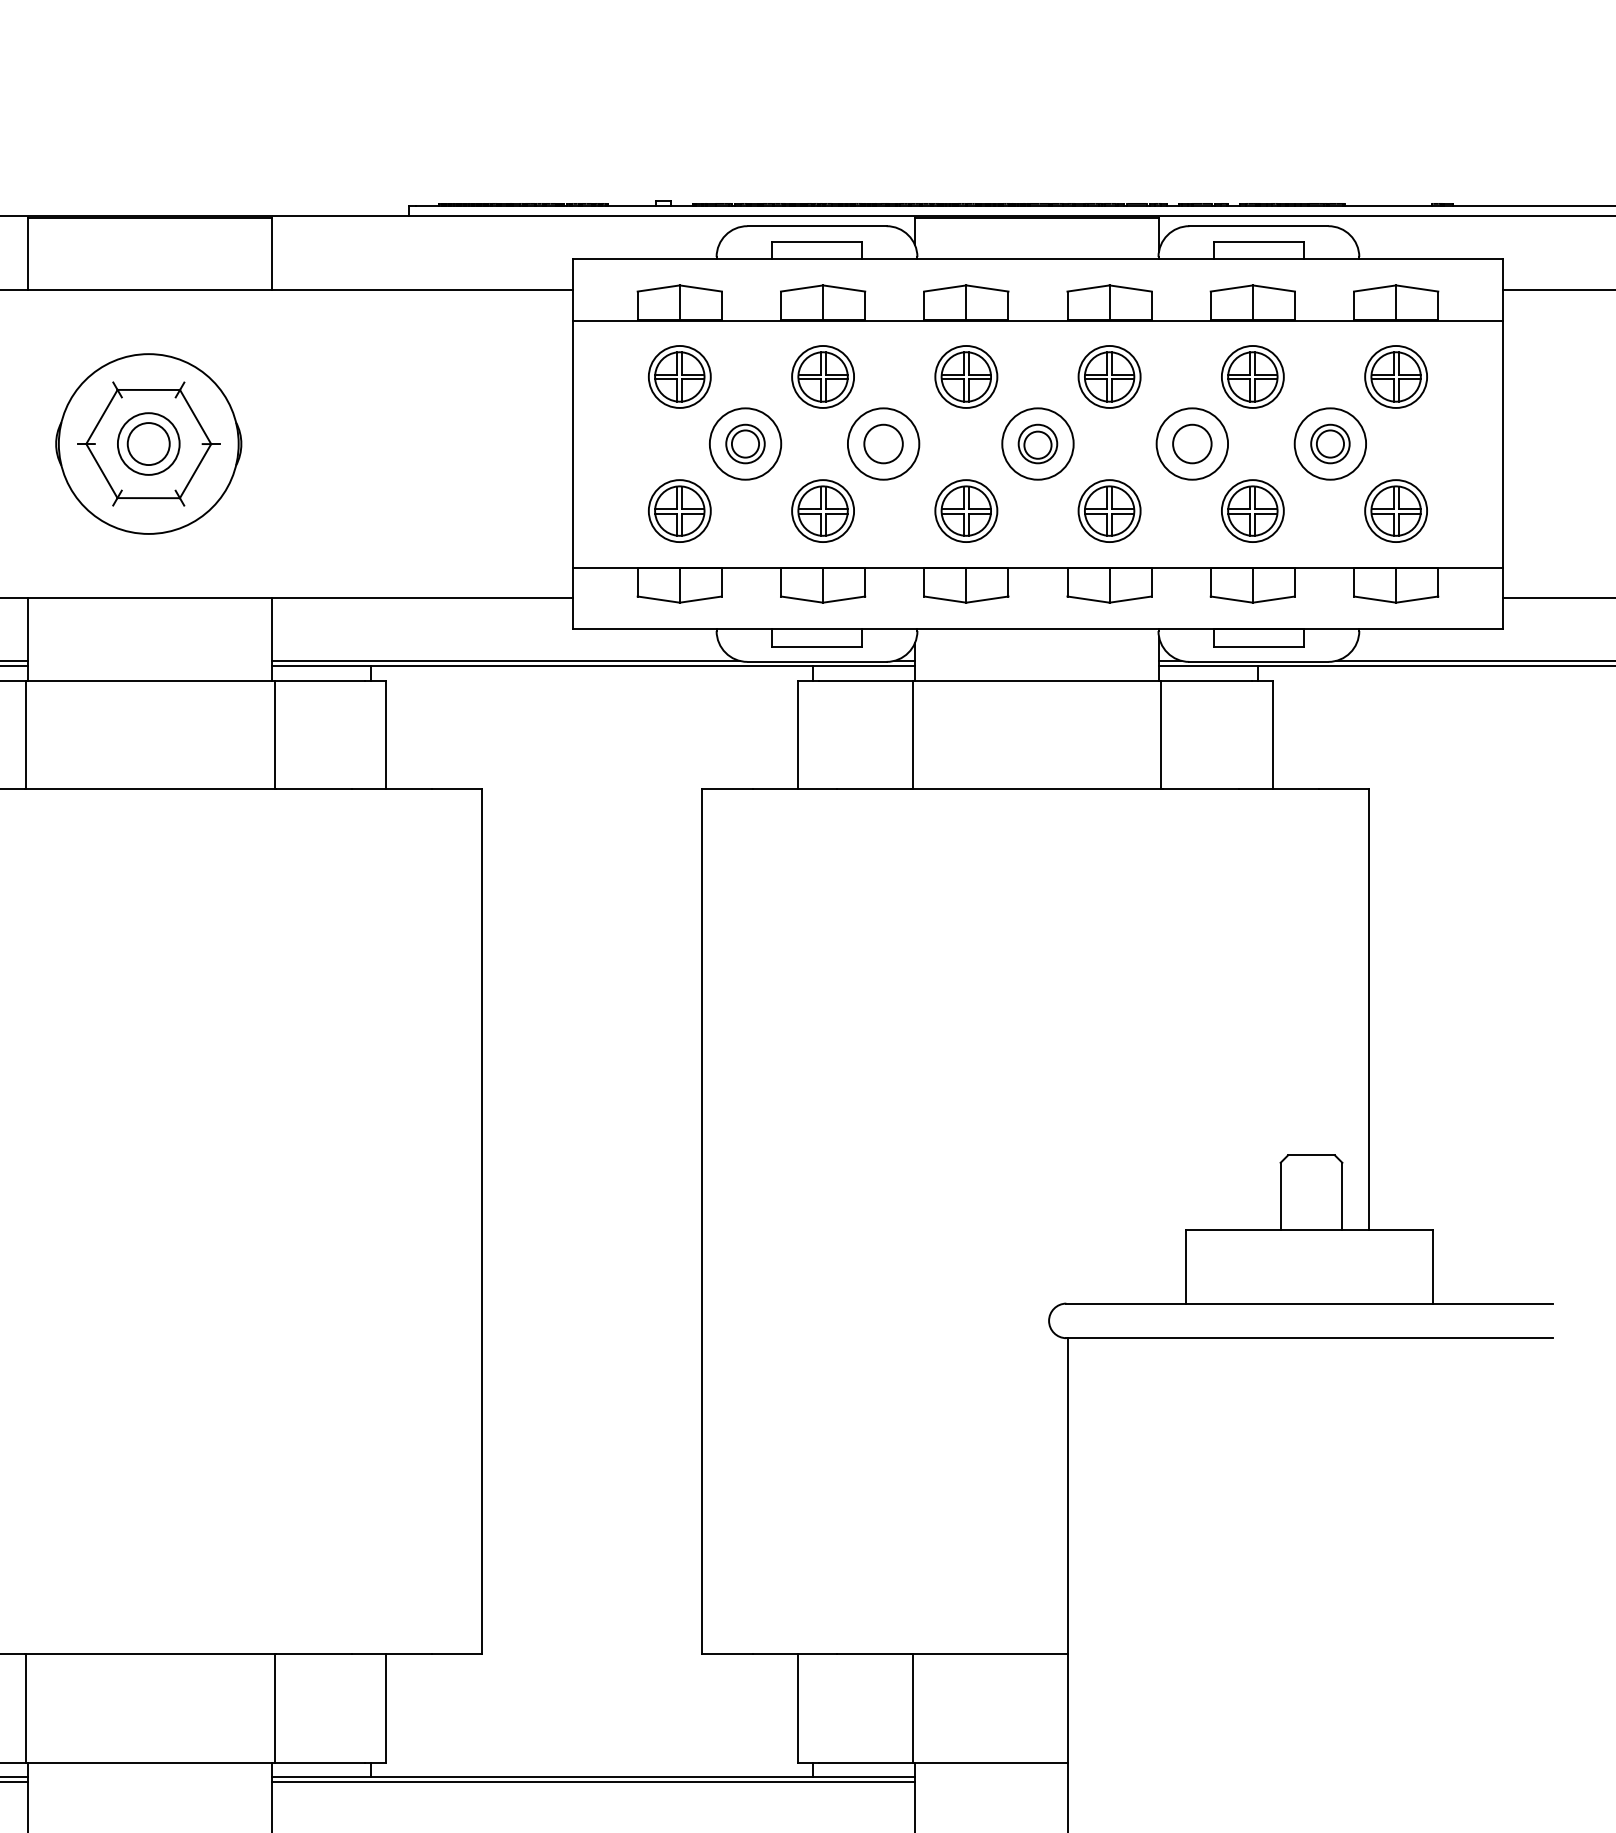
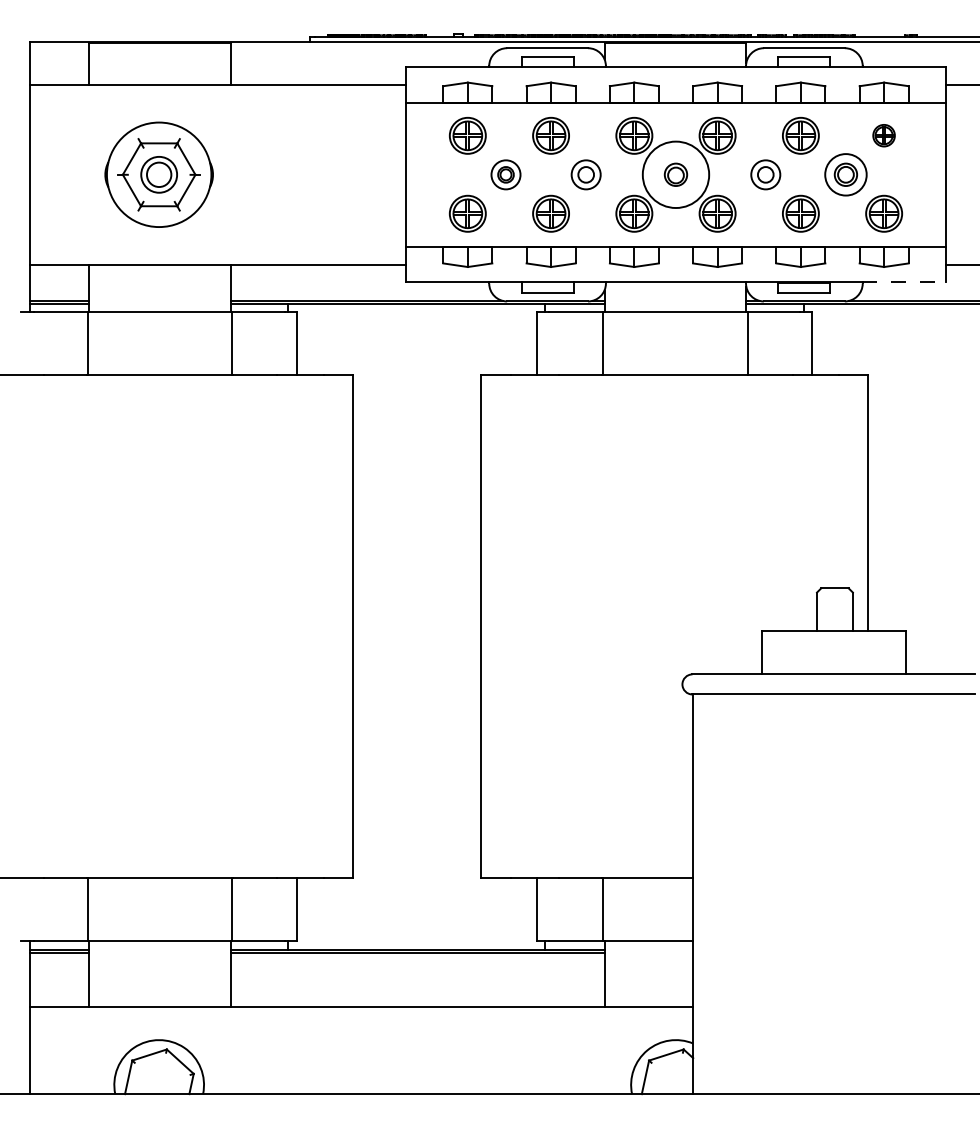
part: (1395, 376) -> (883, 135), size x0.6
part: (744, 443) -> (505, 174), size x0.7
part: (882, 443) -> (585, 174), size x0.7
circle: (1037, 443) -> (675, 174), size x1.6
part: (1191, 443) -> (765, 174), size x0.7
line: (1431, 629) -> (904, 282), solid -> dashed

